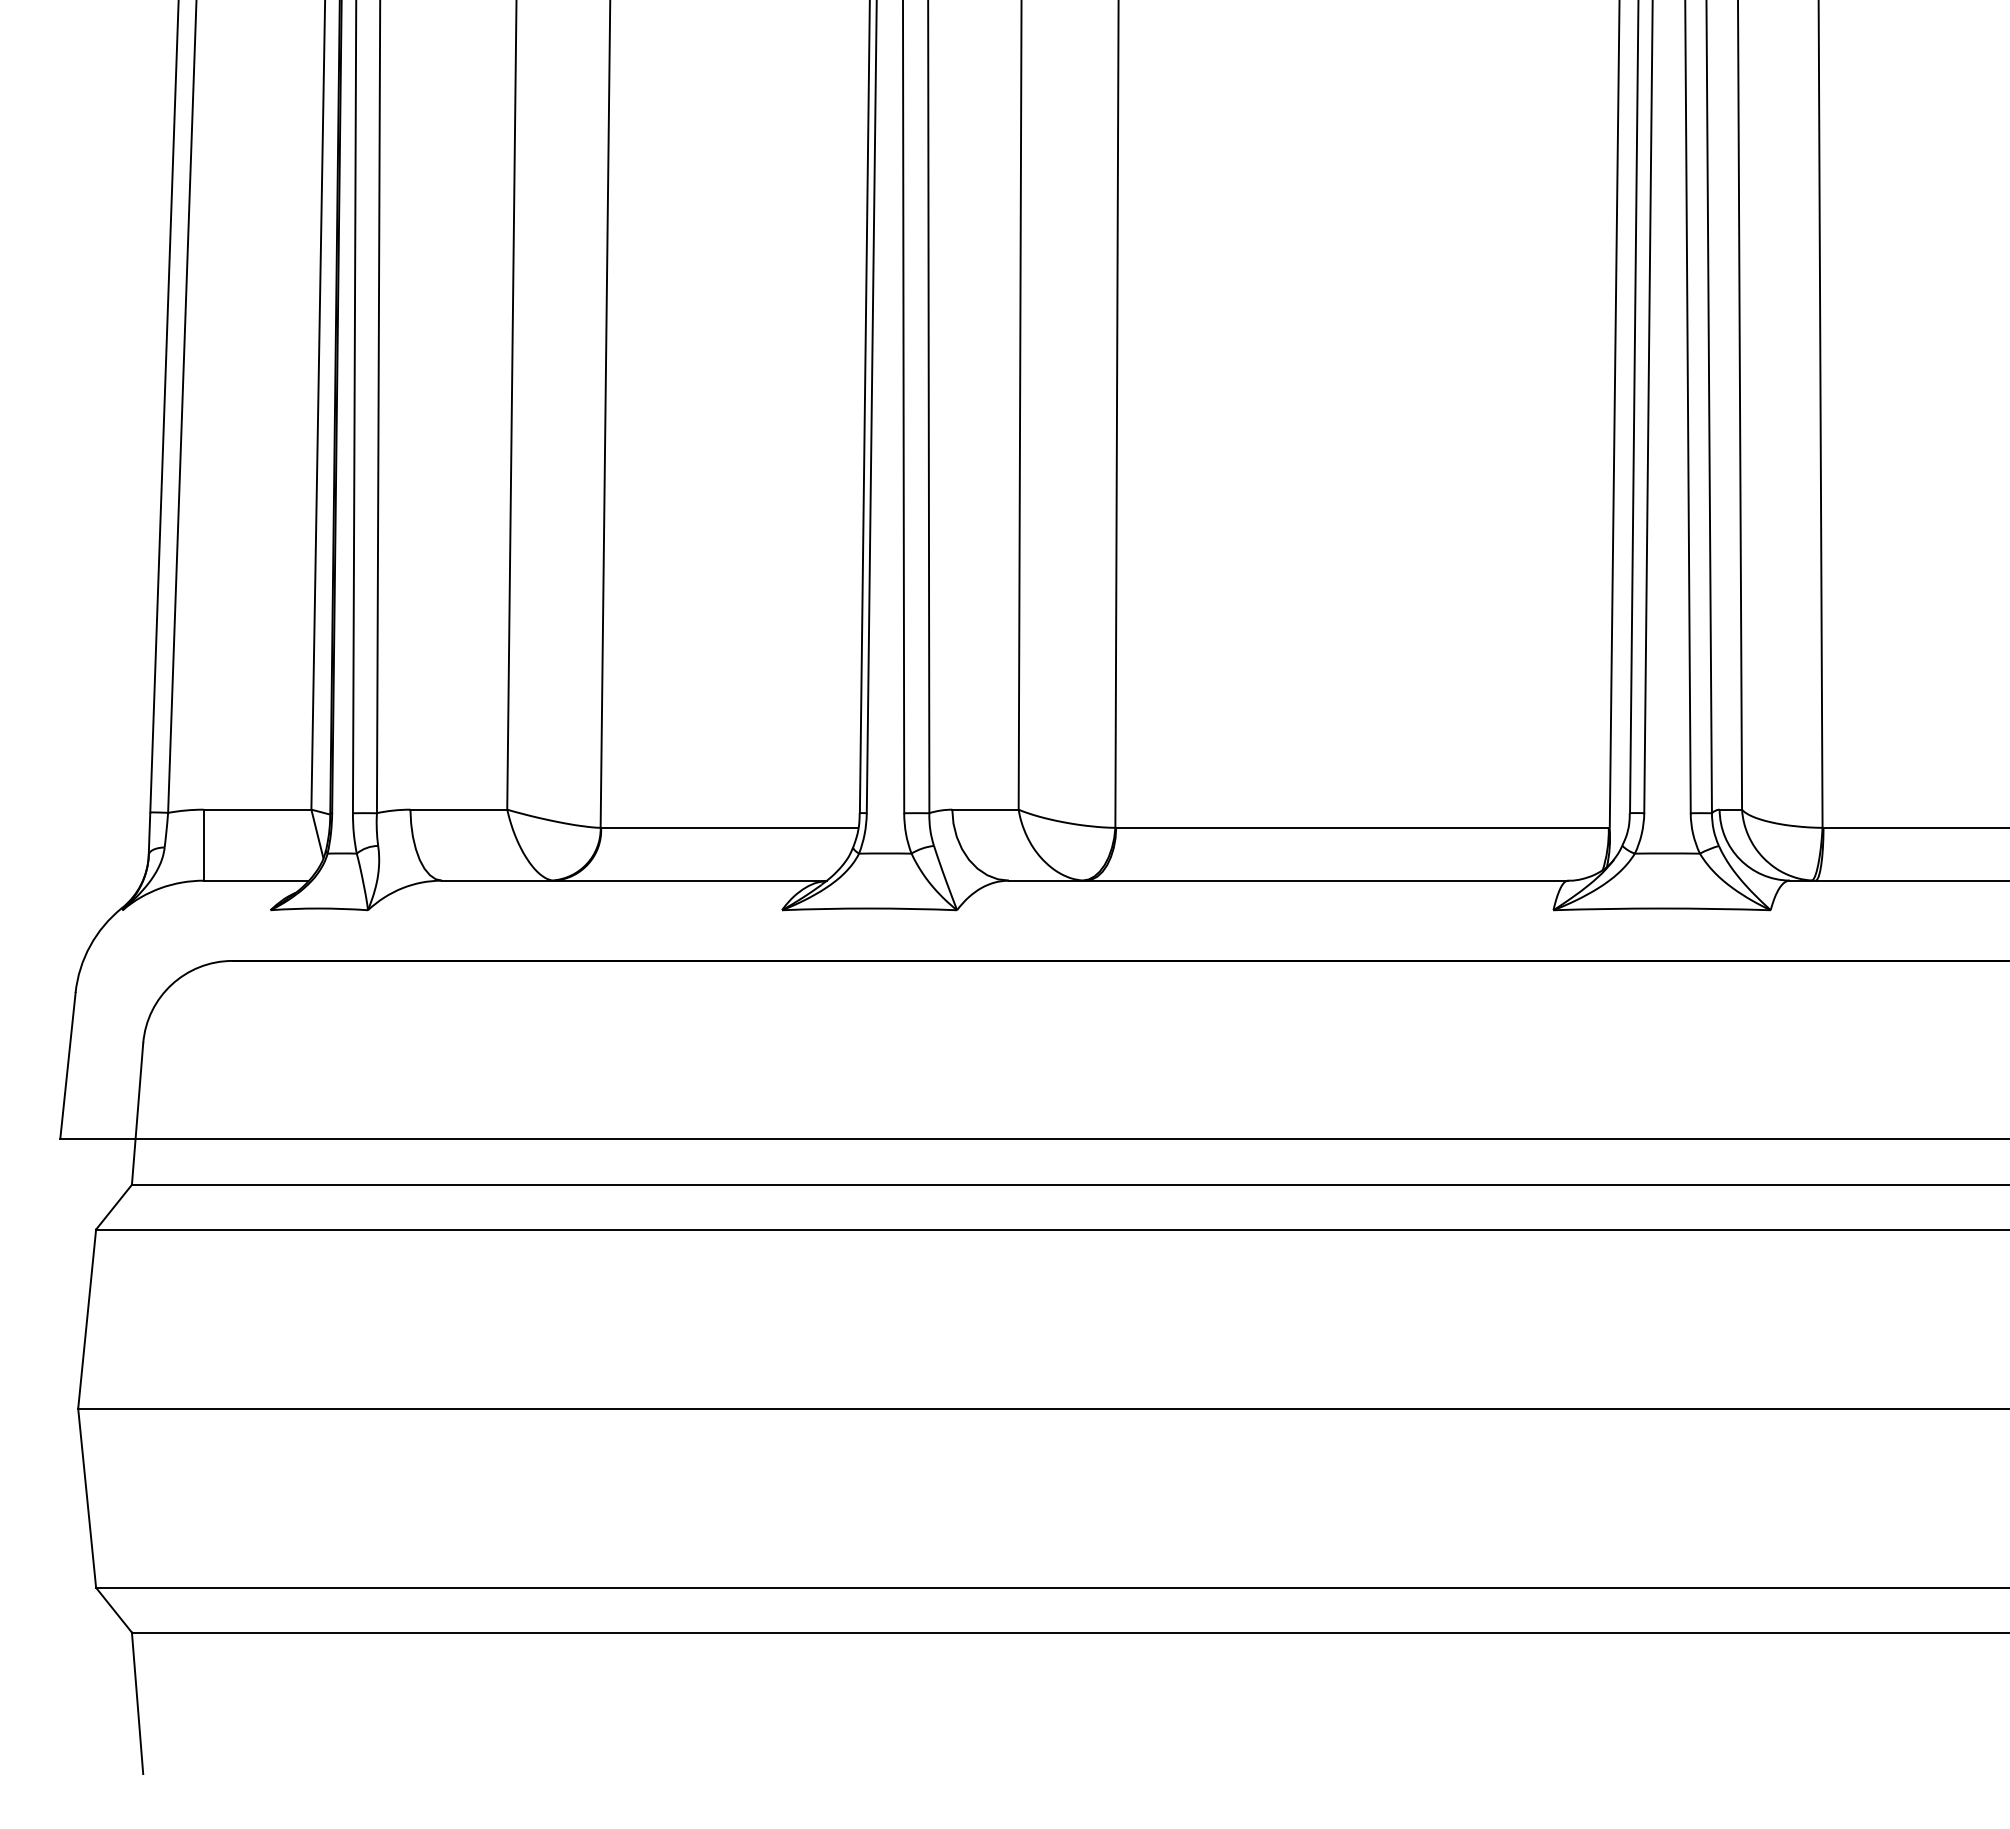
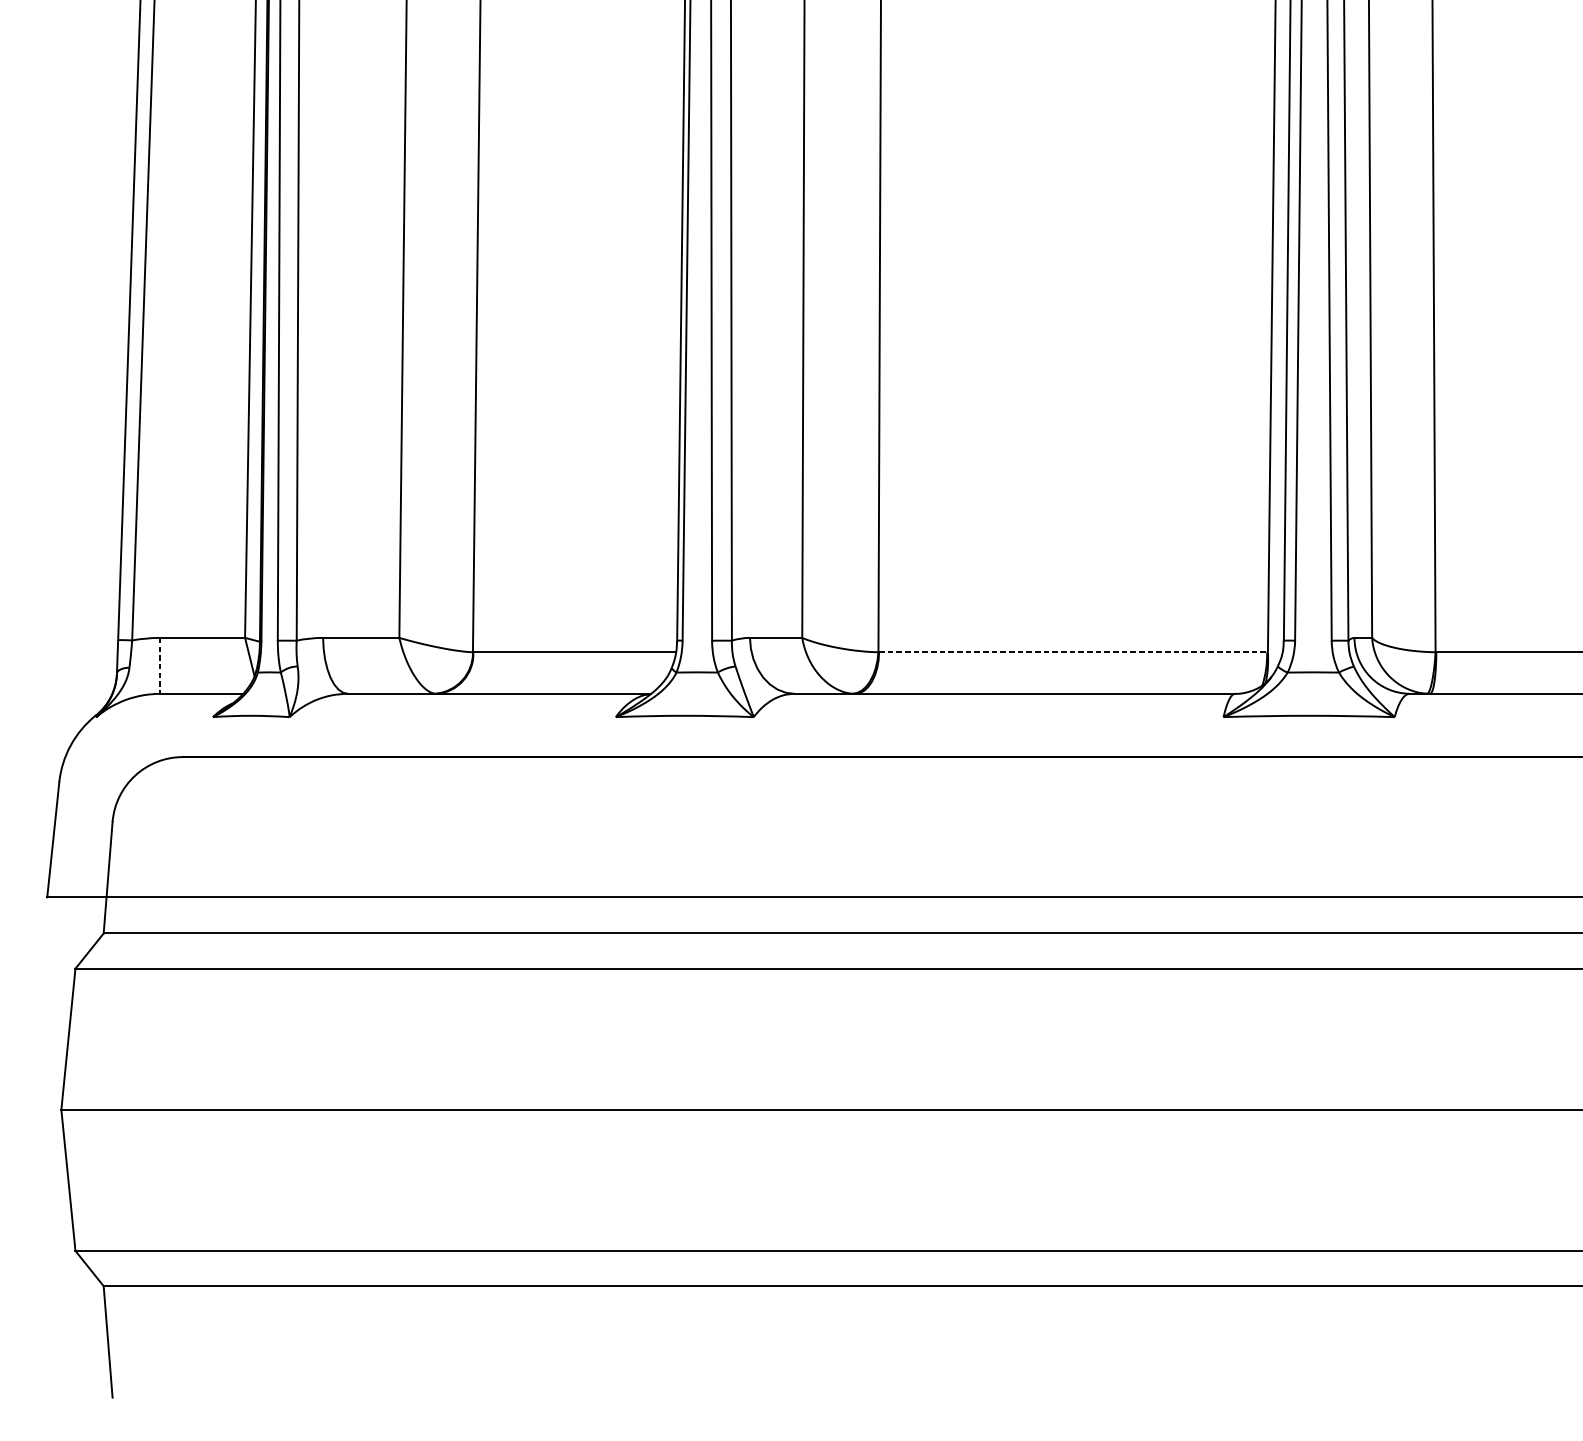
line: (1362, 827) -> (1073, 651), solid -> dashed
line: (203, 845) -> (160, 666), solid -> dashed

